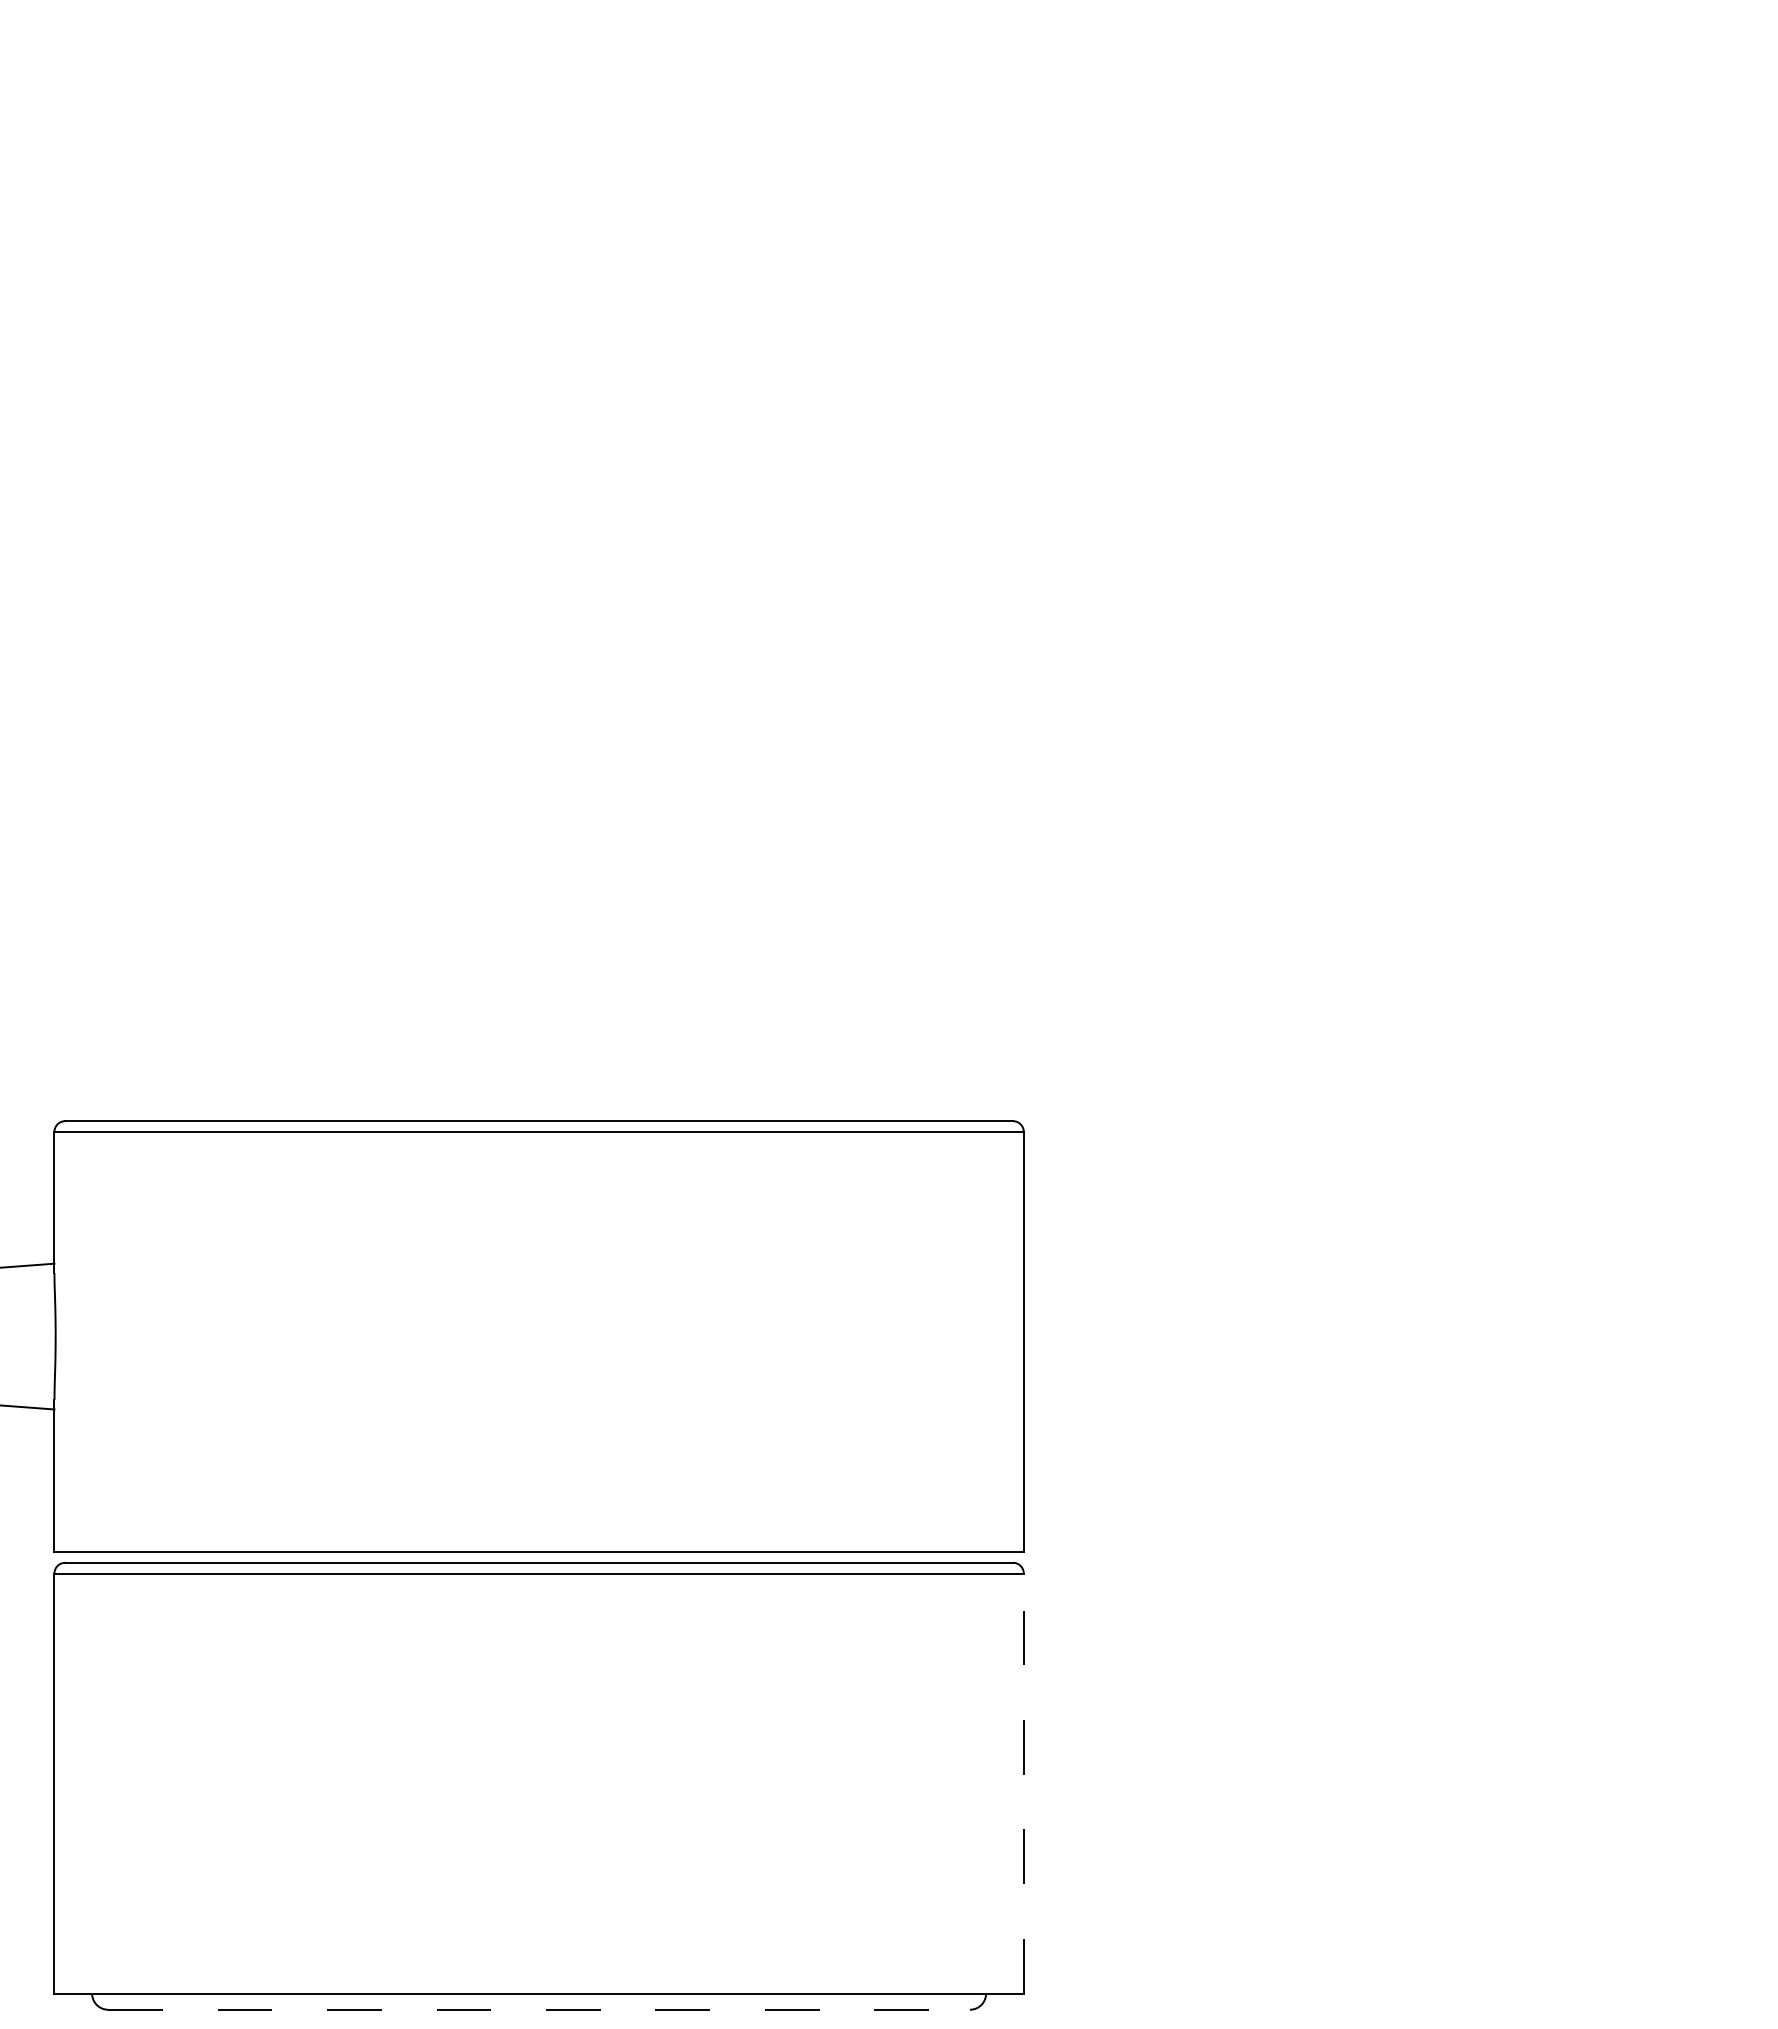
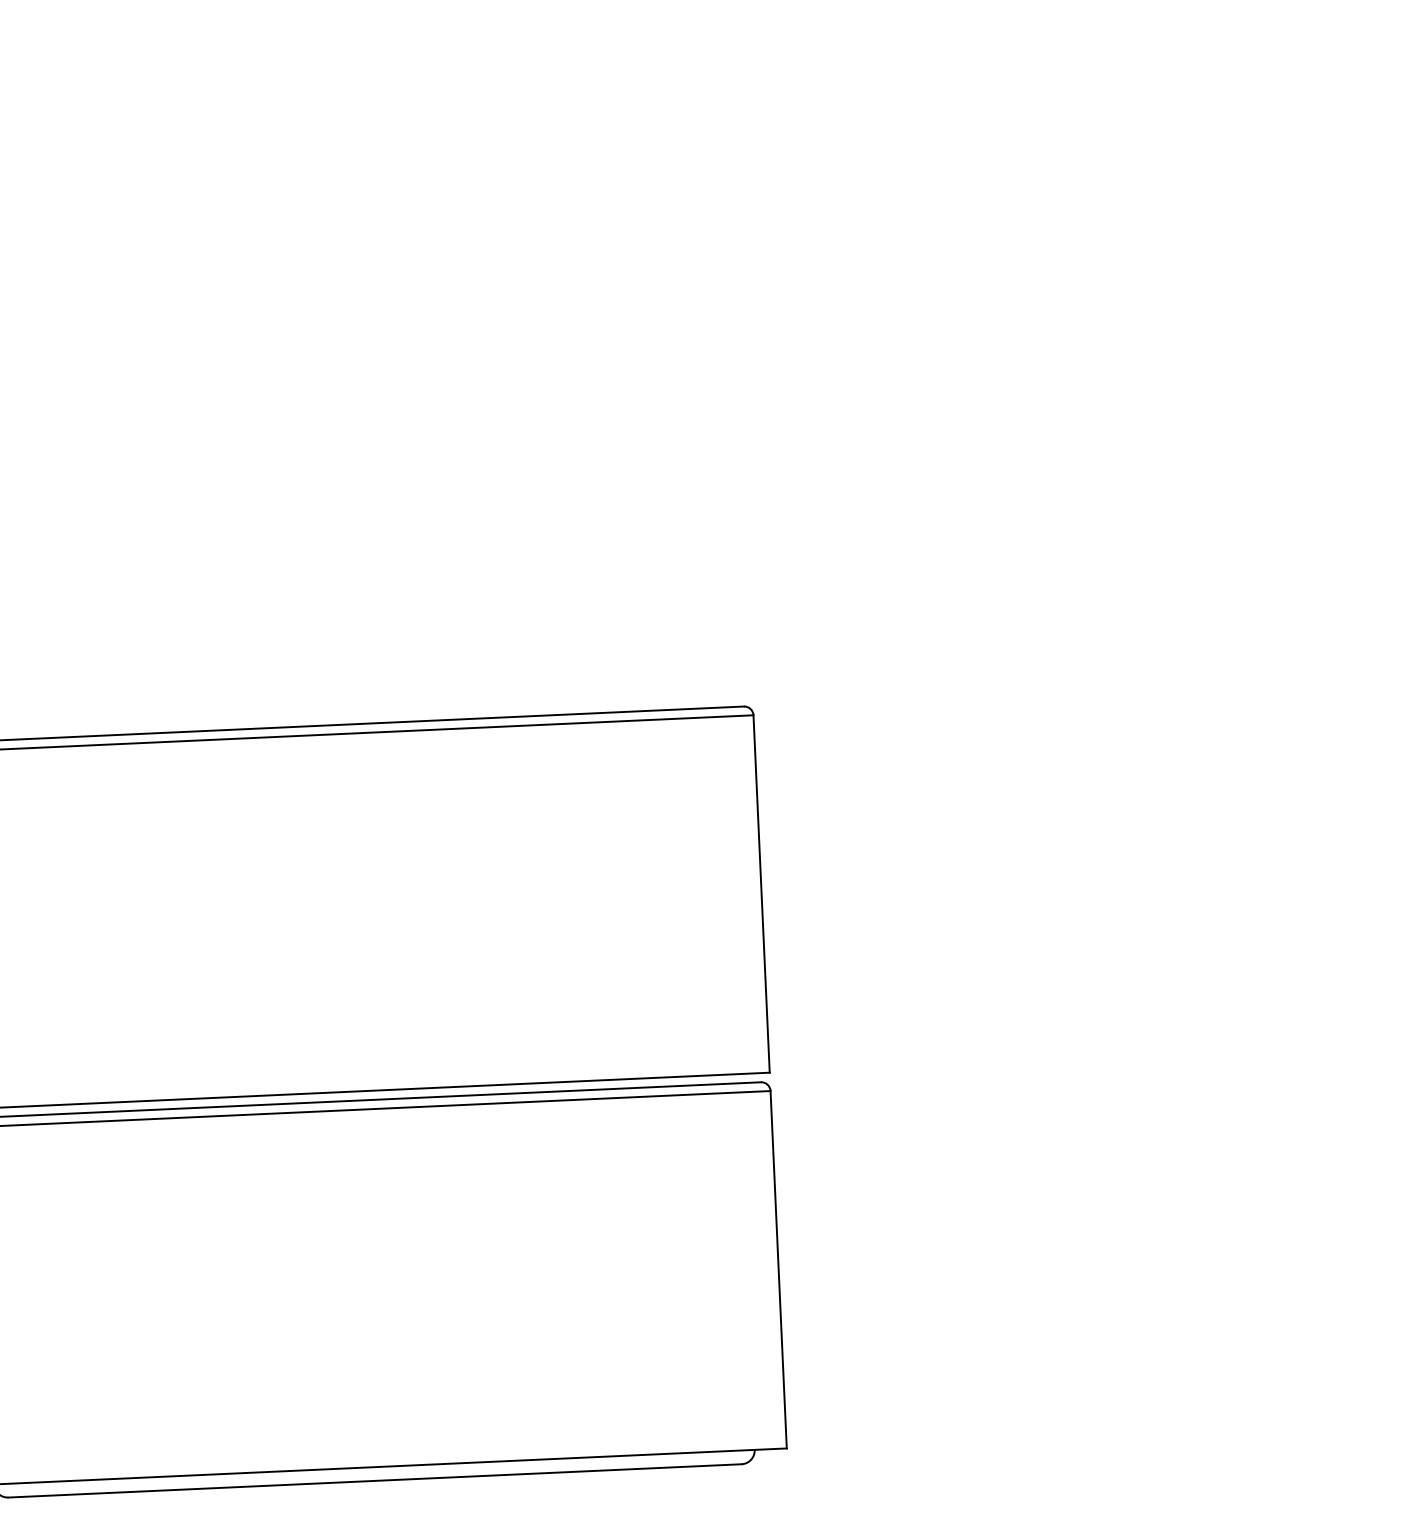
line: (1023, 1783) -> (778, 1269), dashed -> solid
line: (539, 2009) -> (375, 1480), dashed -> solid

